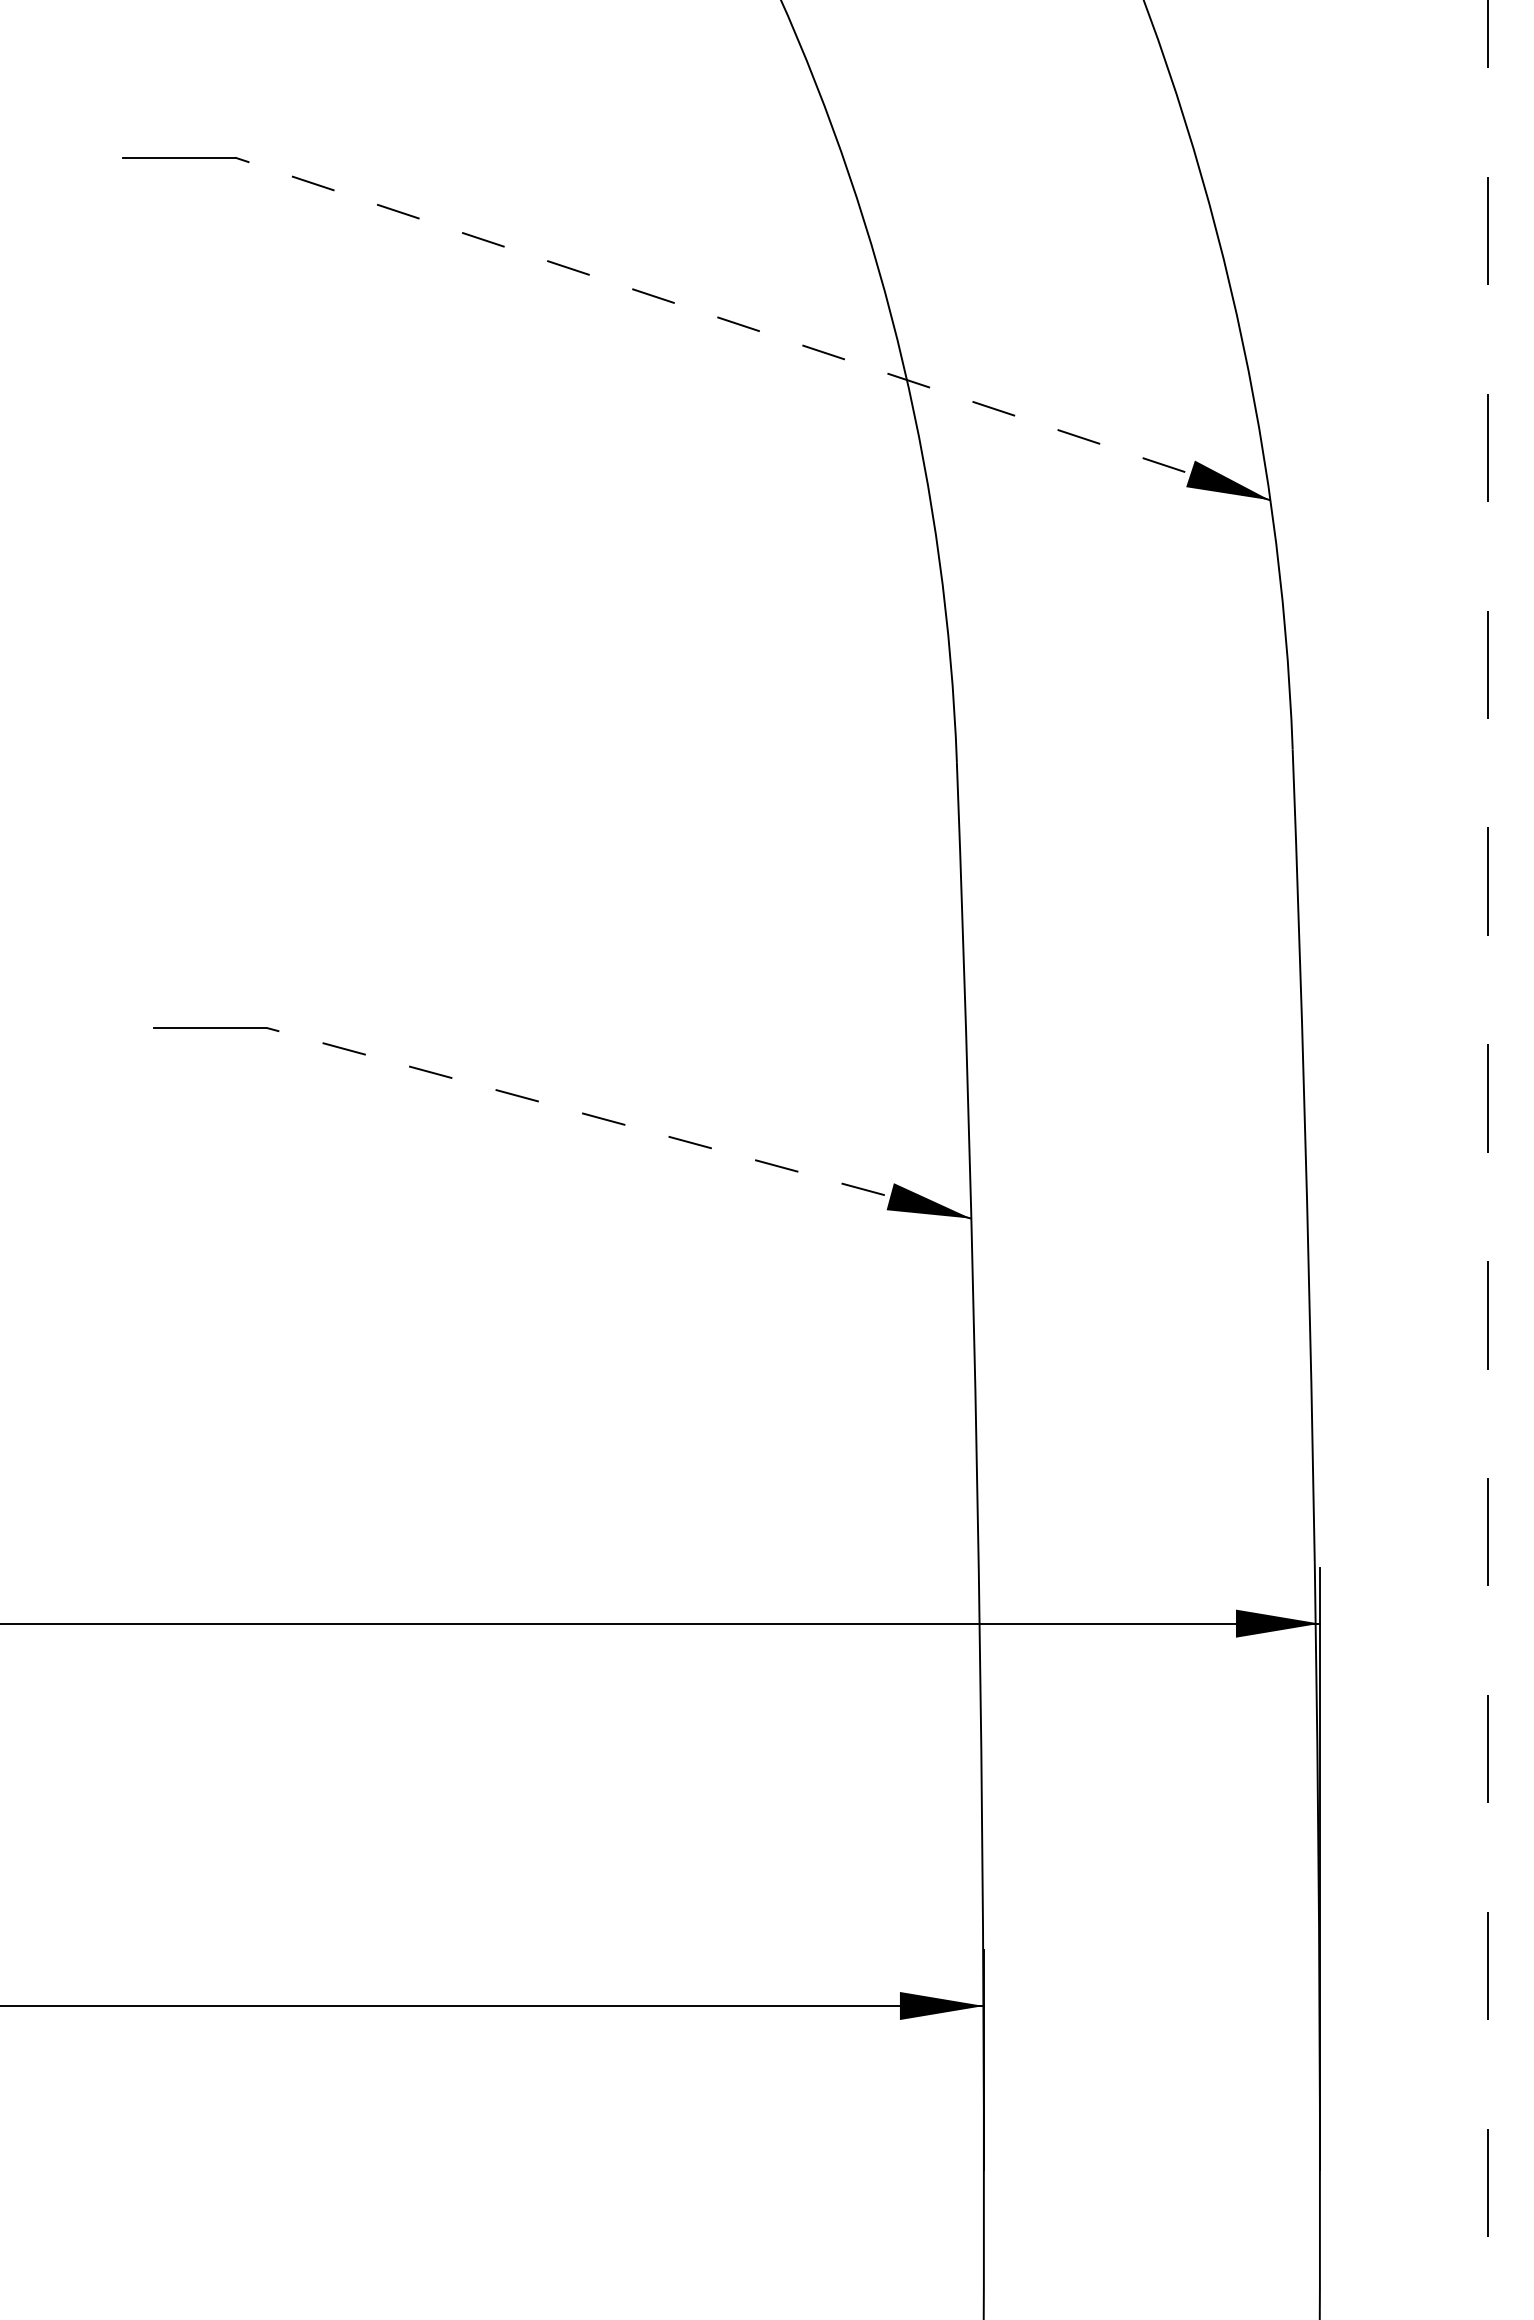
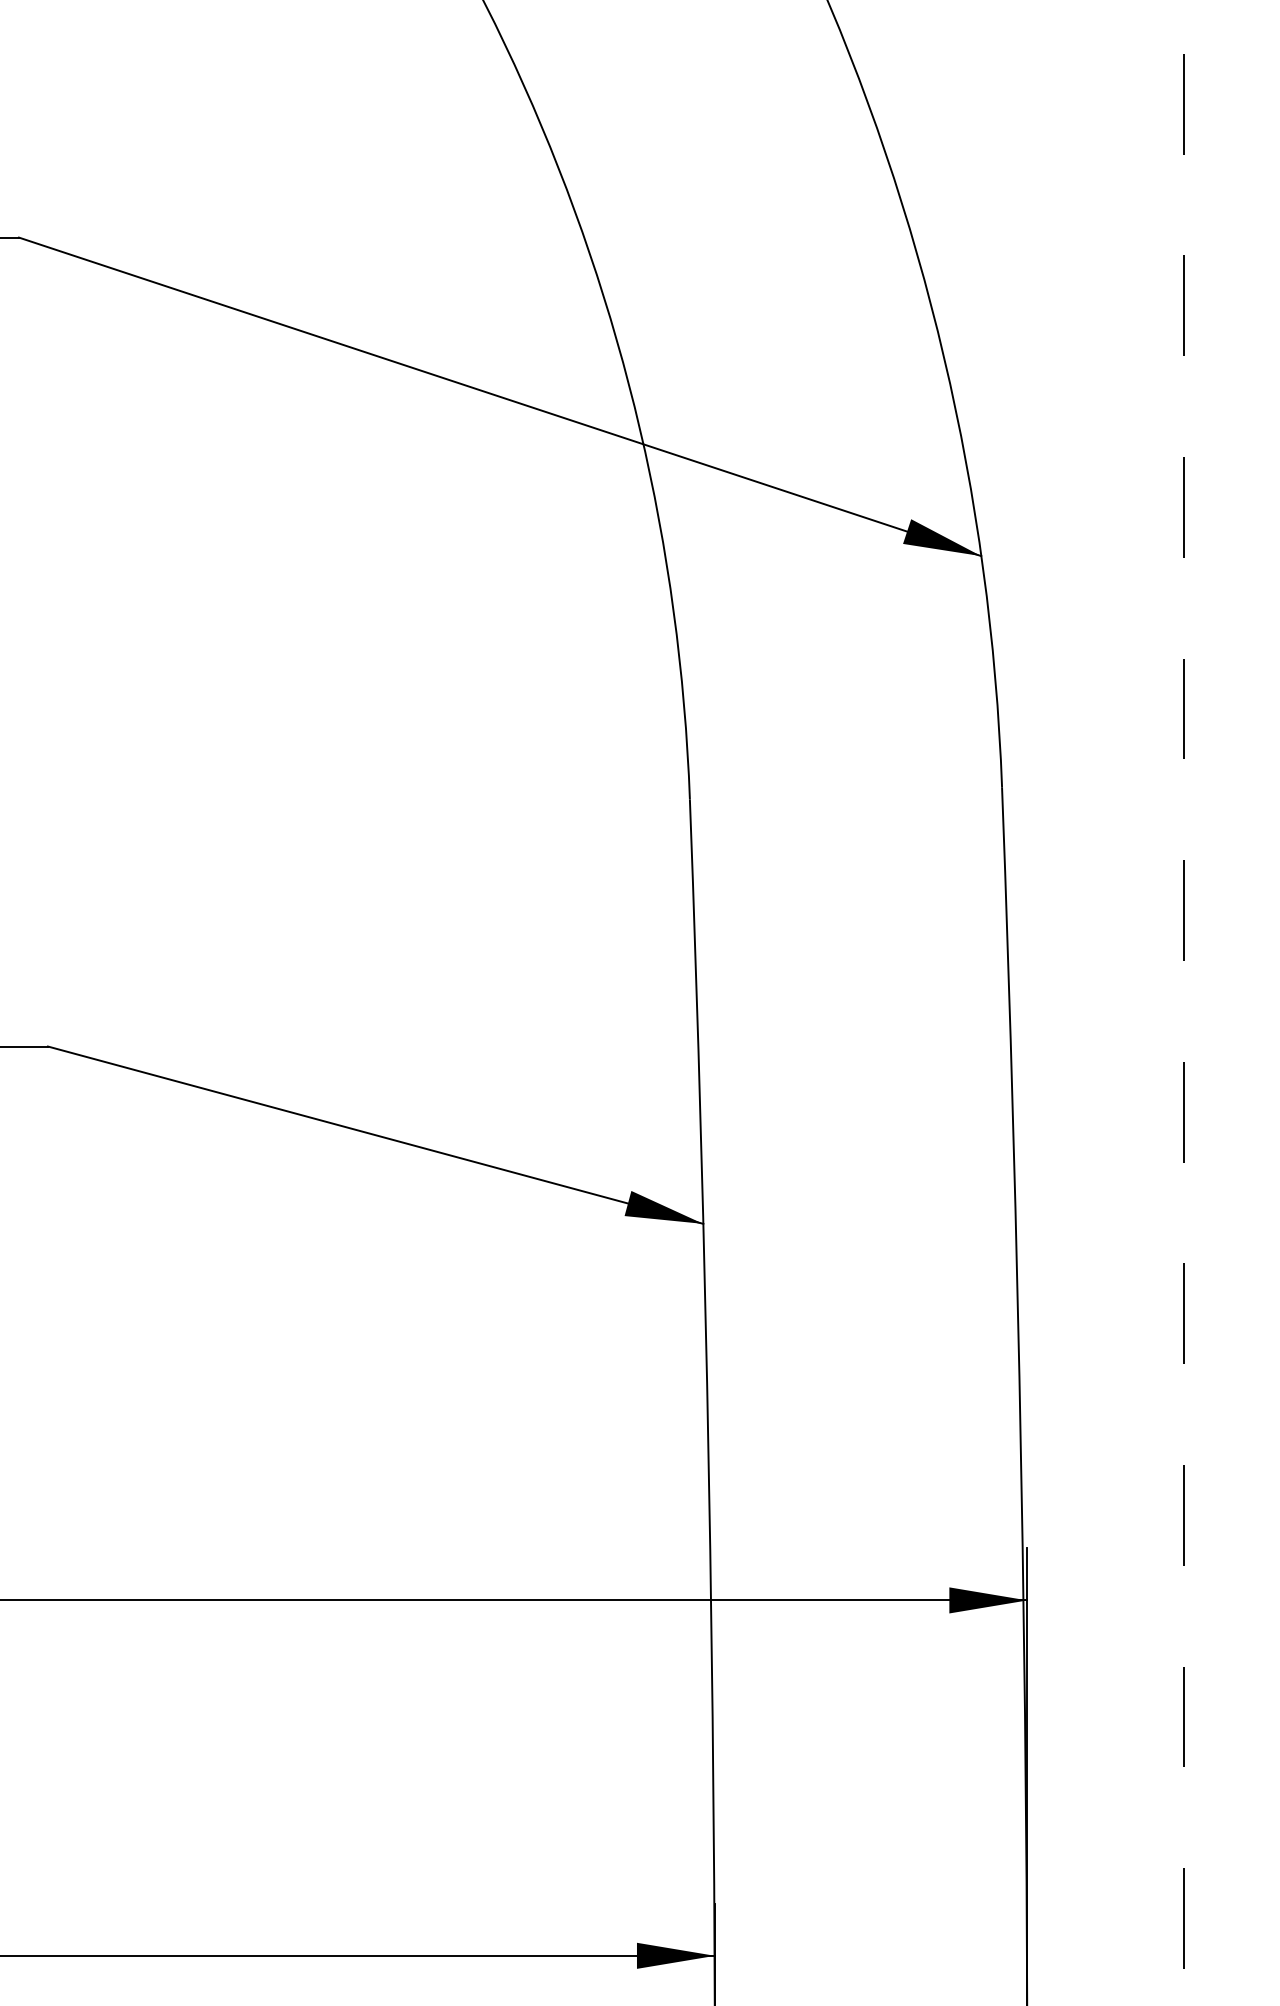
line: (752, 328) -> (499, 396), dashed -> solid
line: (618, 1123) -> (375, 1135), dashed -> solid

